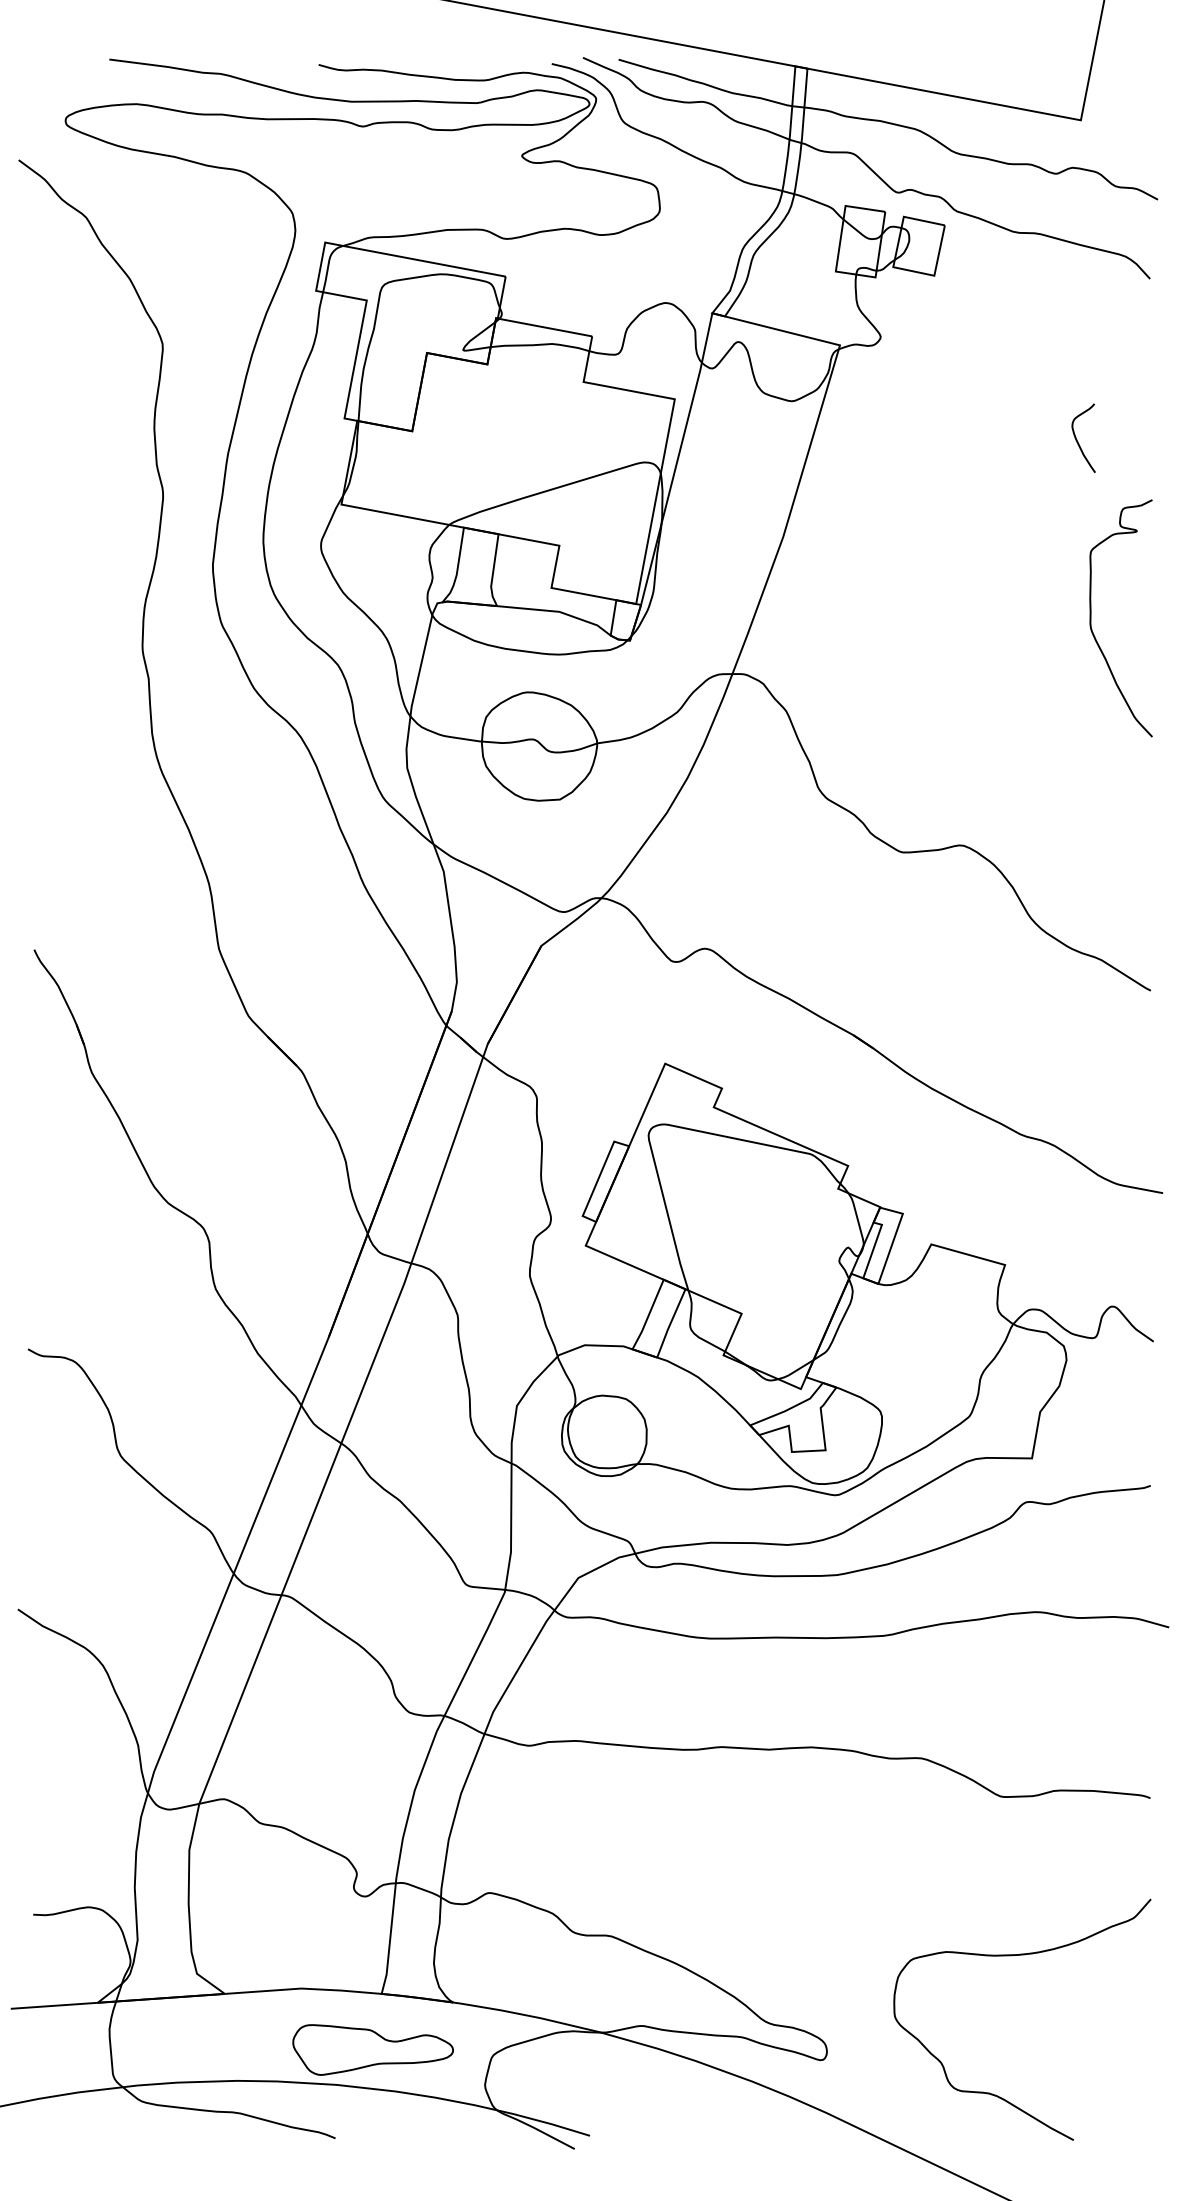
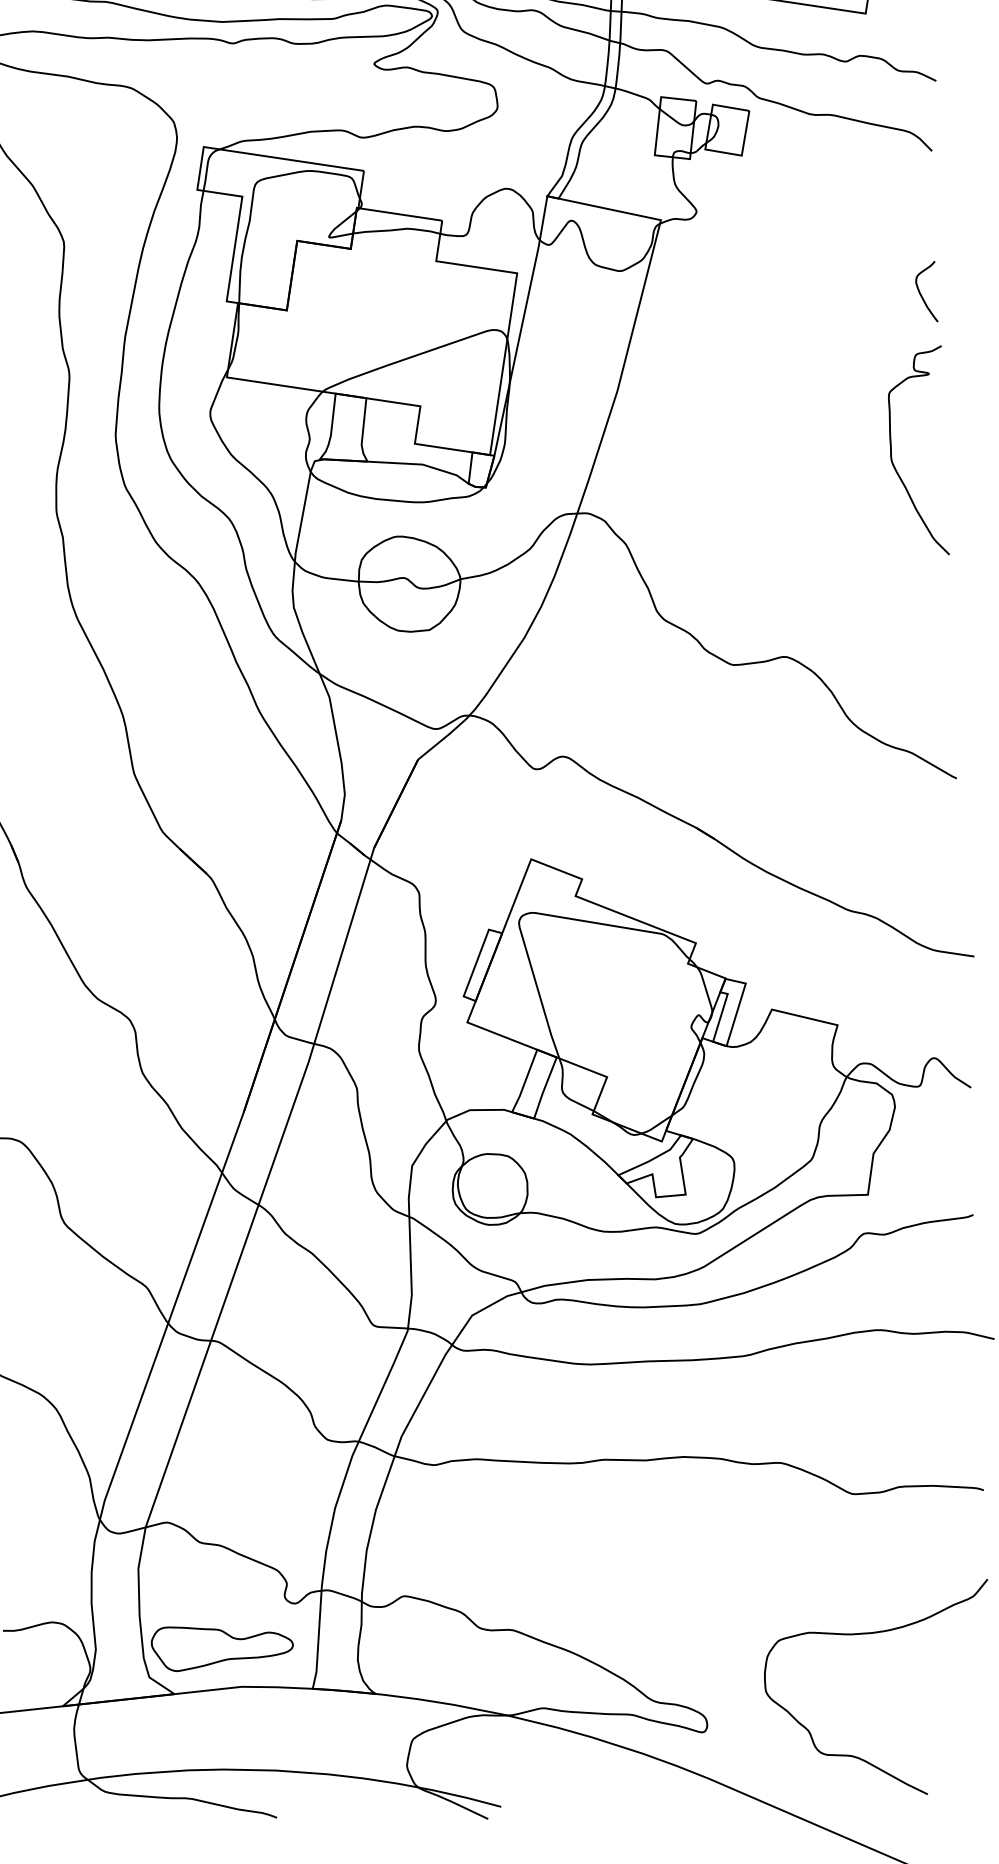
curve: (1077, 439) -> (921, 293), moved
part: (372, 2049) -> (221, 1646), moved

